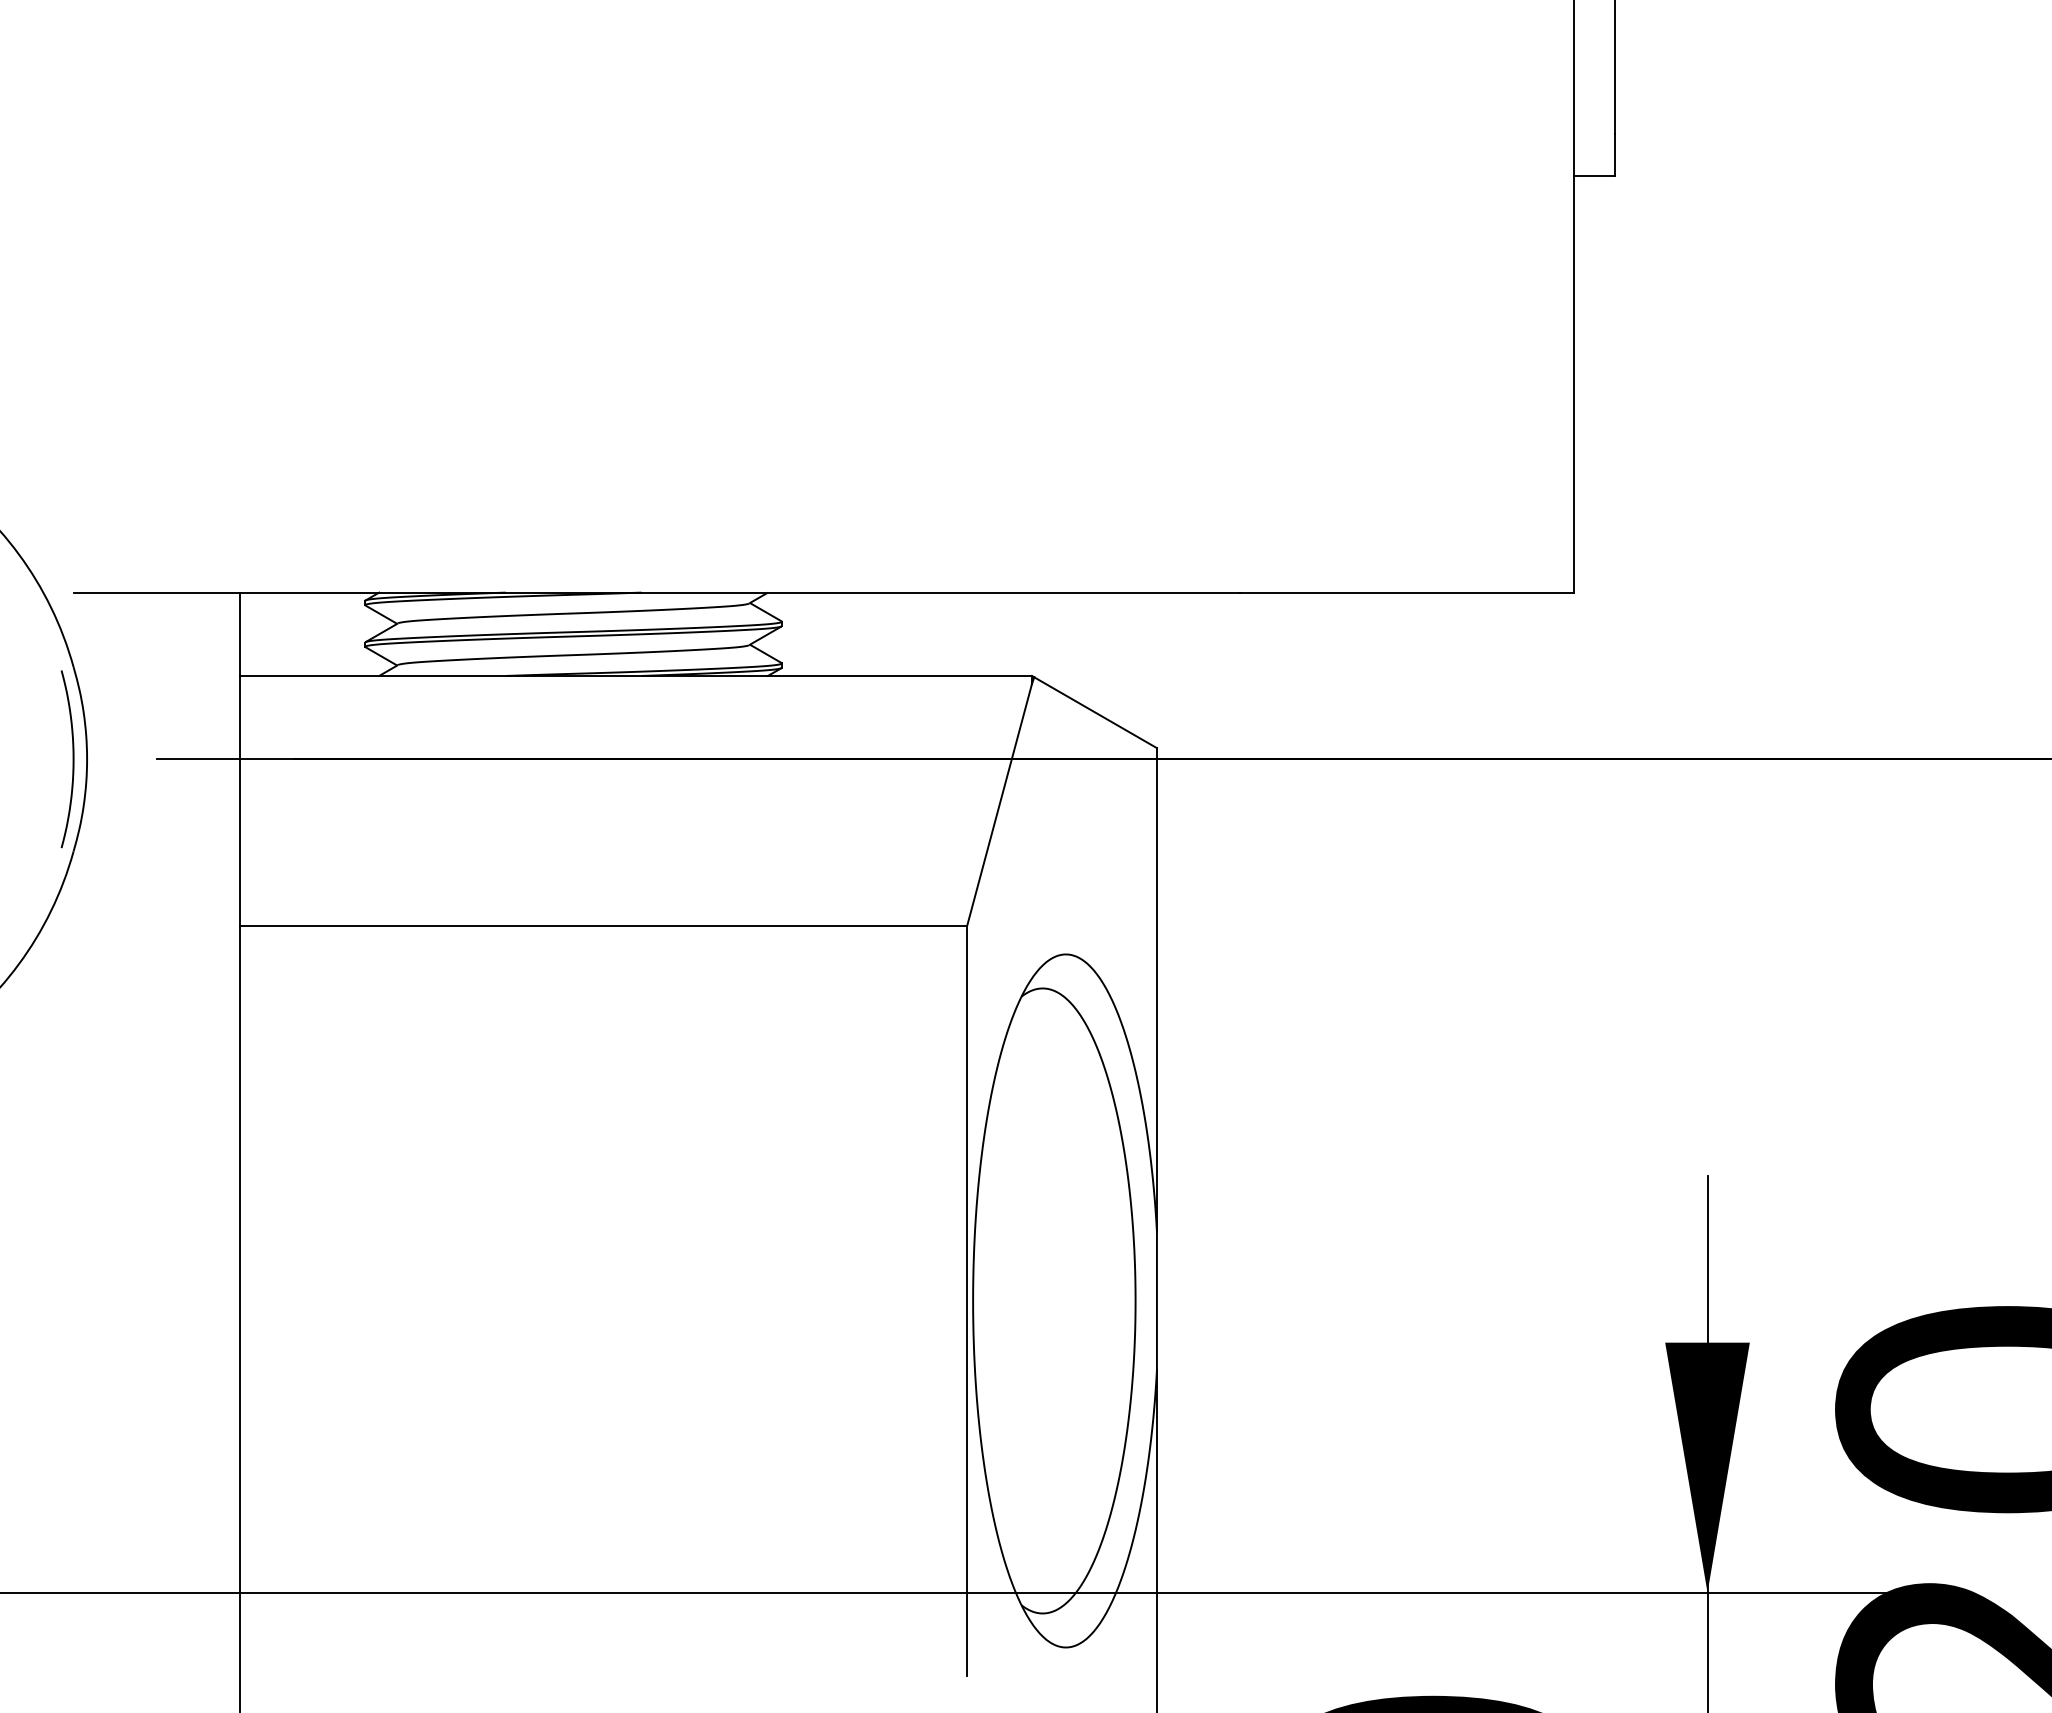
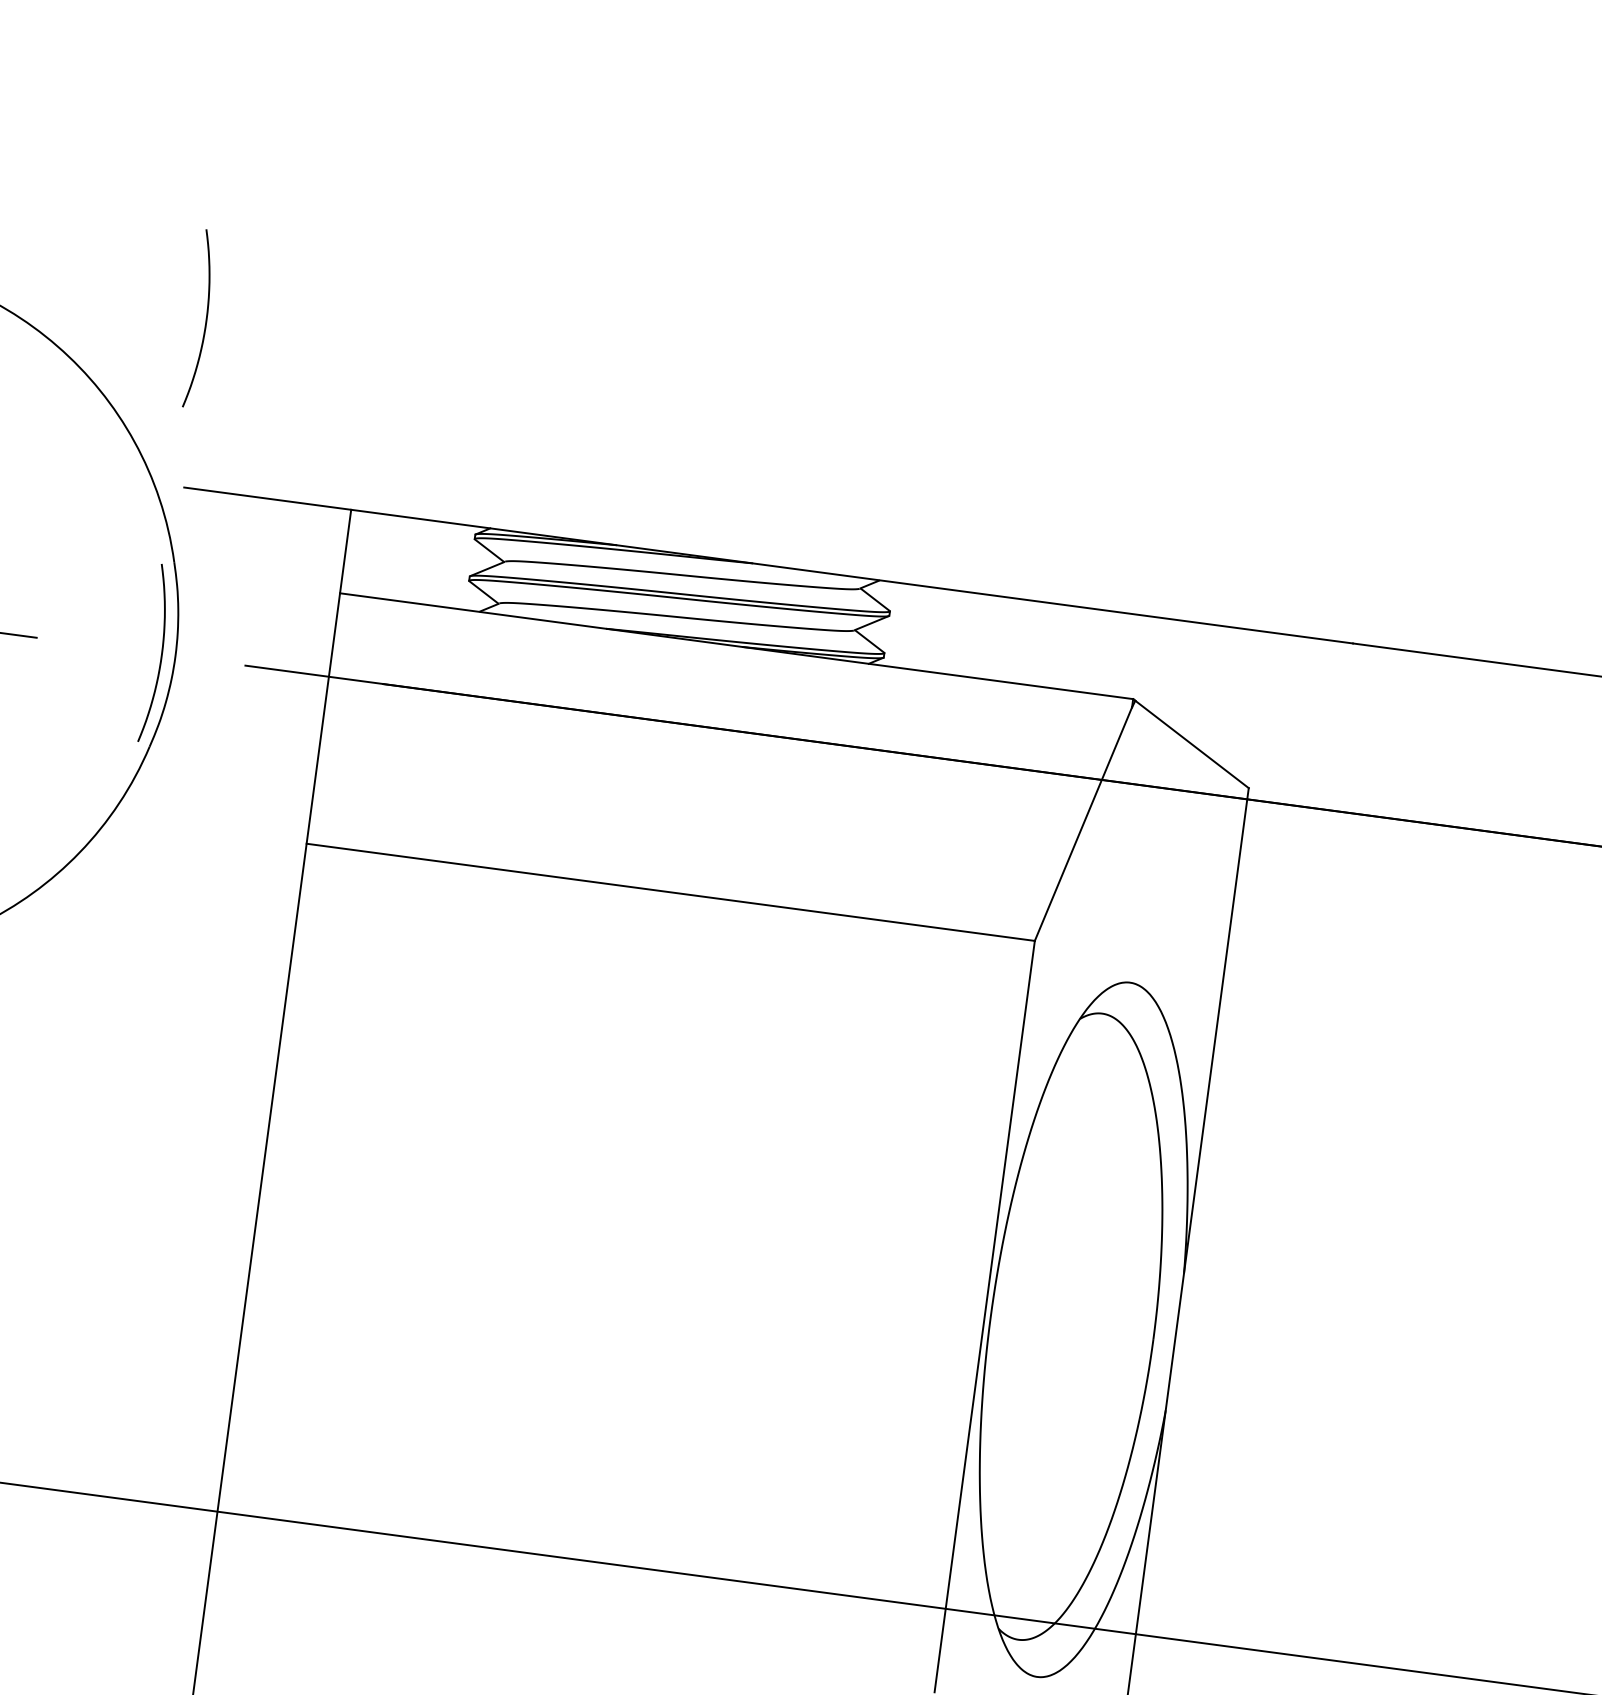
curve: (72, 425) -> (205, 319), added

